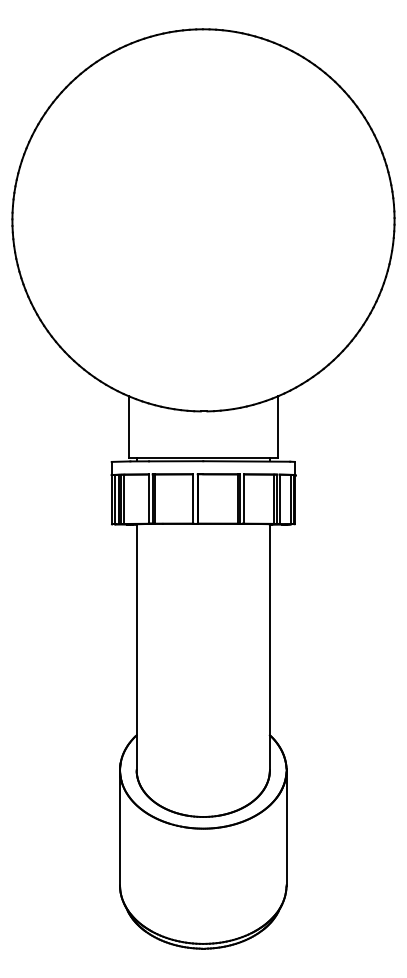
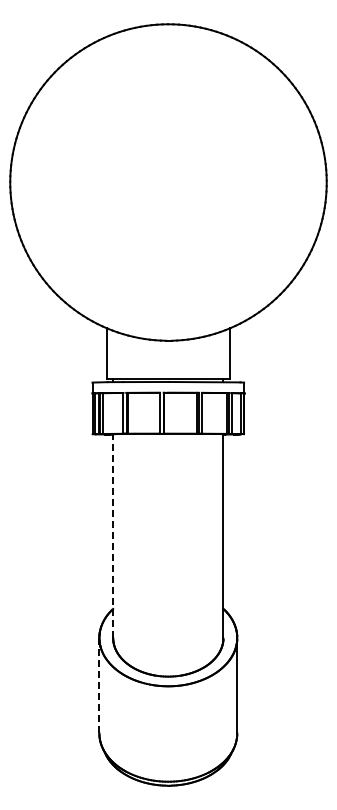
line: (137, 647) -> (113, 536), solid -> dashed
line: (120, 827) -> (99, 685), solid -> dashed

